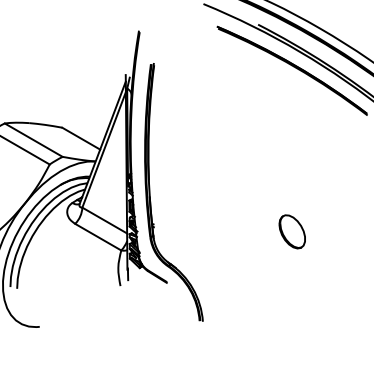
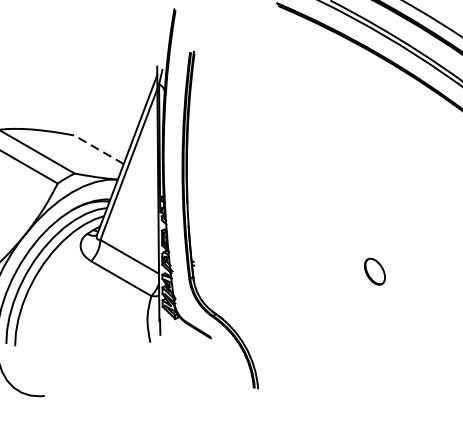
line: (81, 138) -> (99, 149), solid -> dashed
part: (291, 231) -> (374, 271), size x0.6

